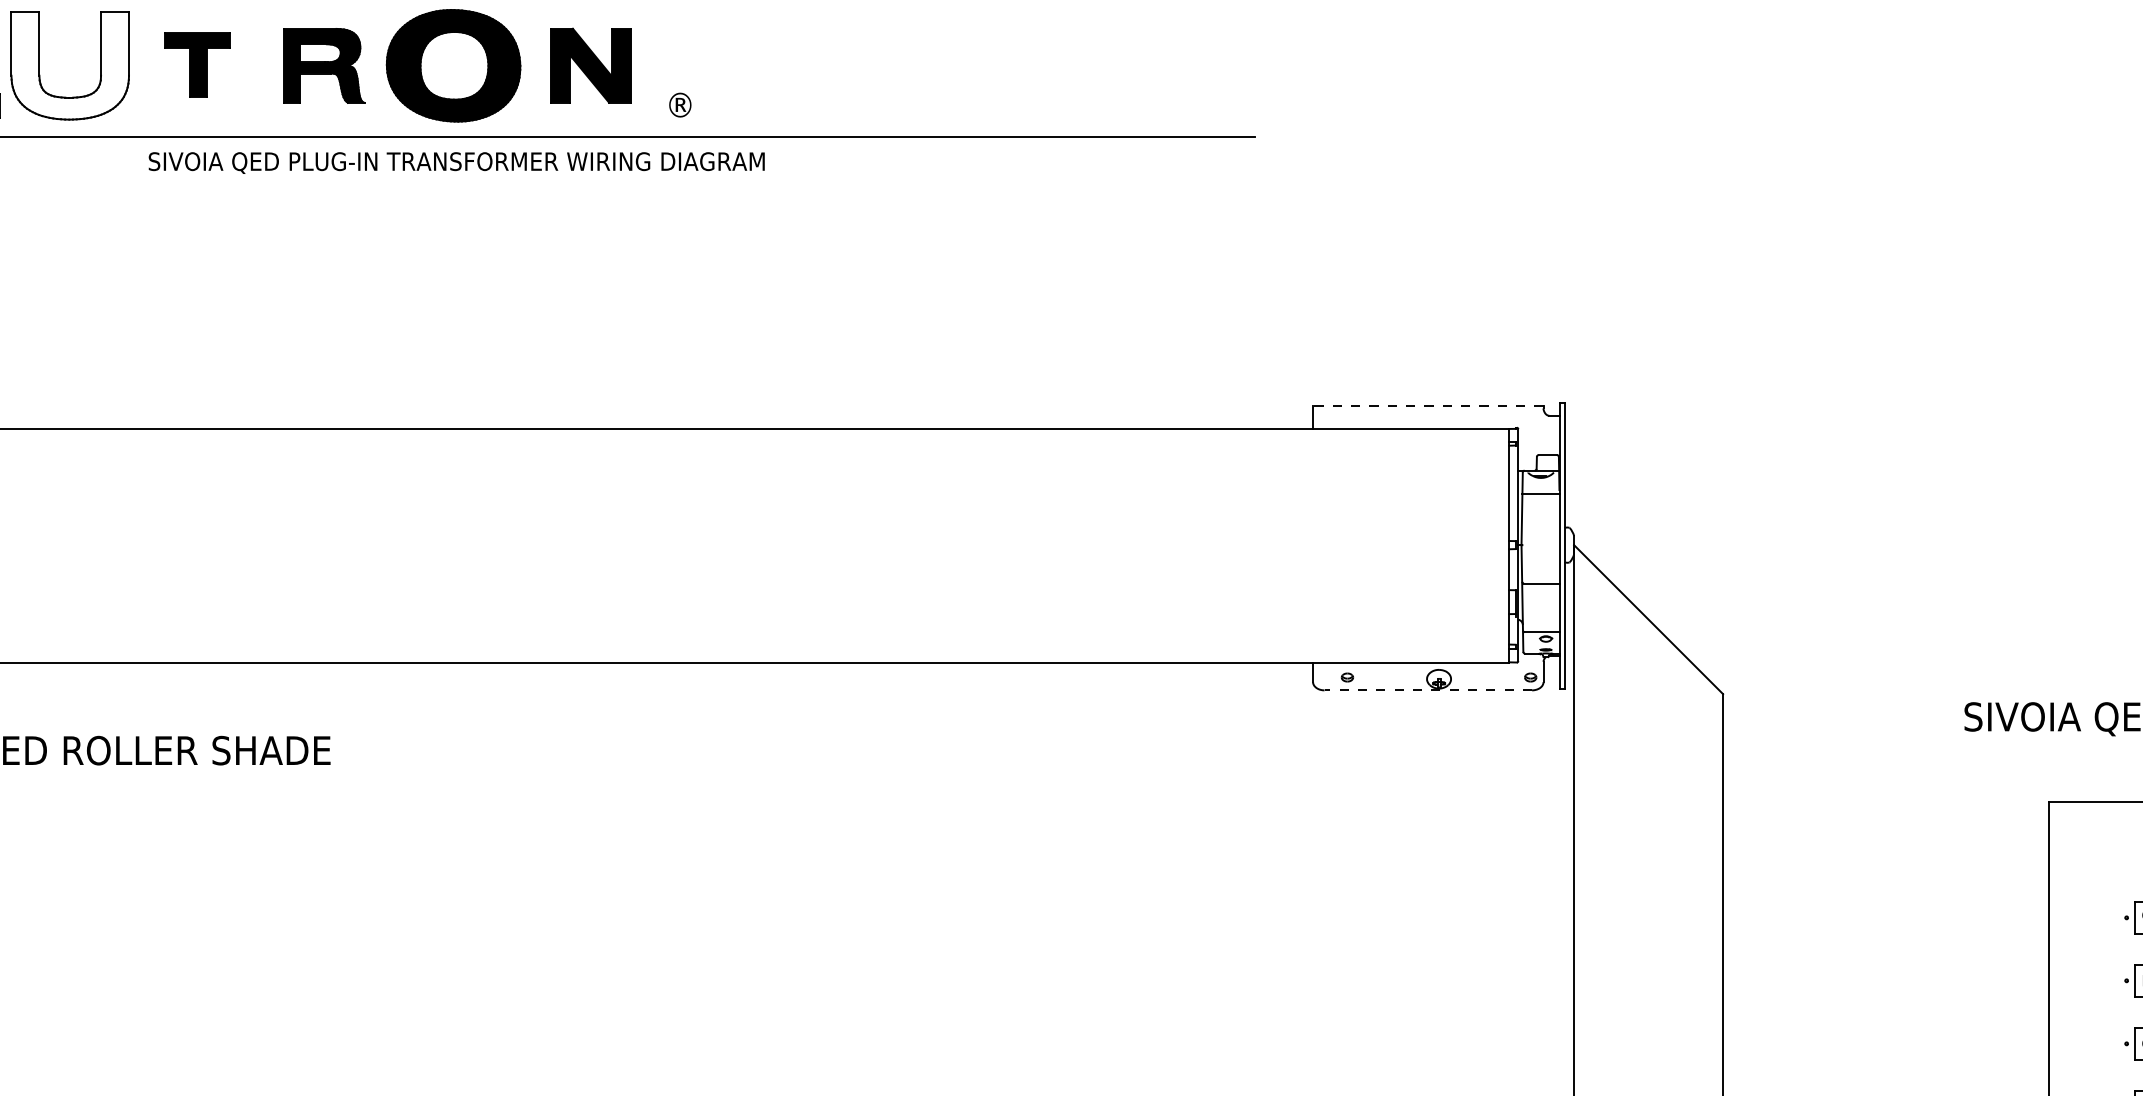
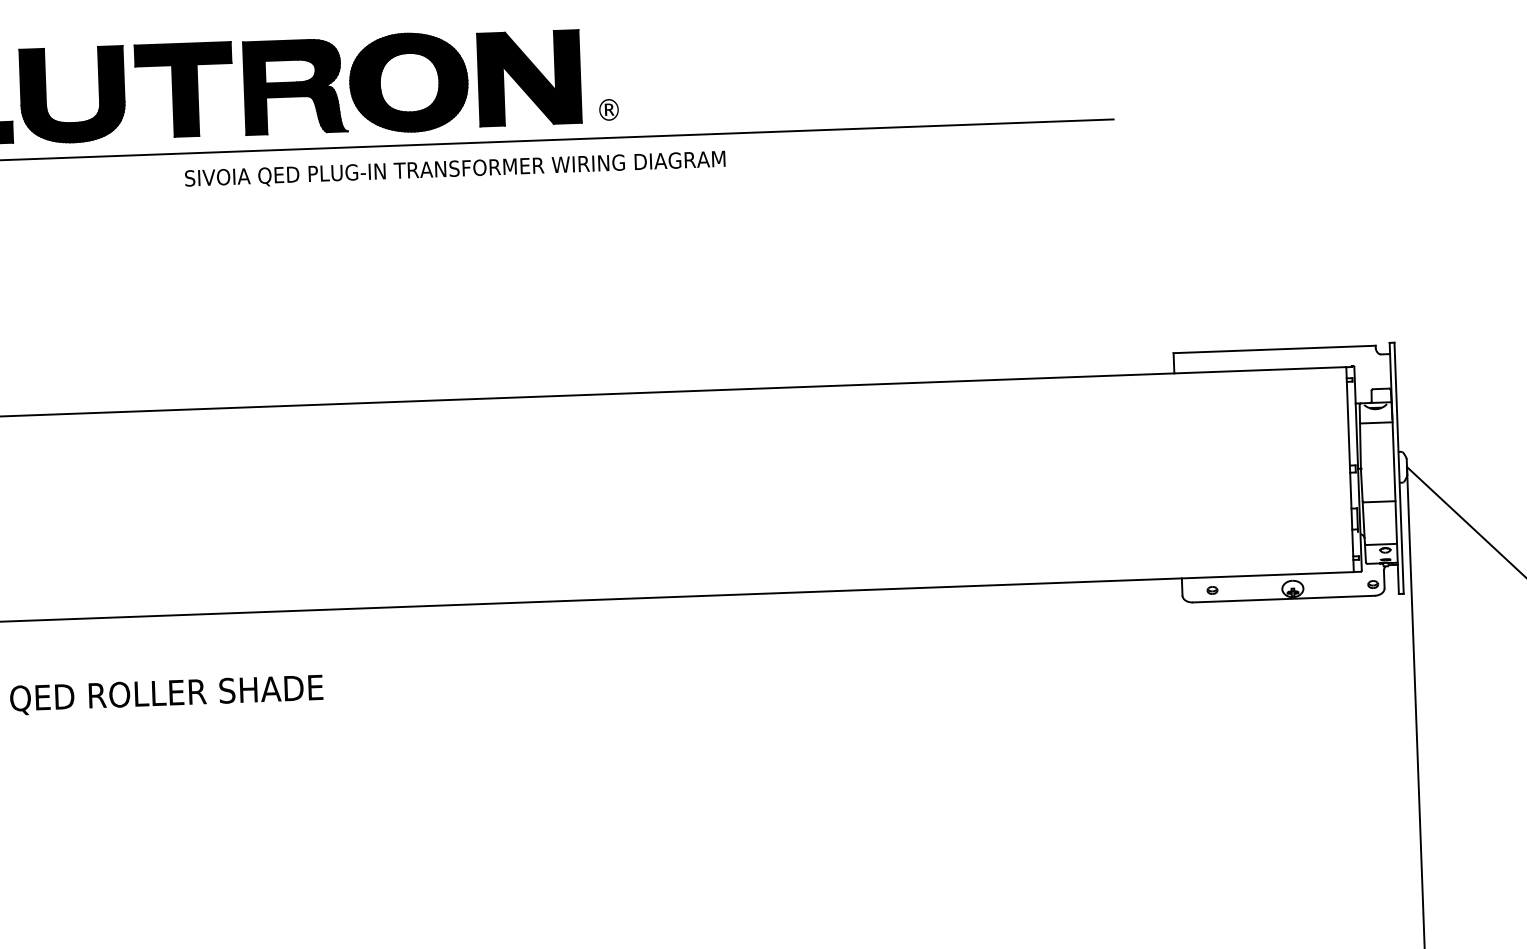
part: (197, 64) -> (184, 89), size x1.67
fill: (70, 65) -> (72, 94), added
part: (323, 65) -> (294, 86), size x1.43
part: (590, 65) -> (528, 78), size x1.43
text: (456, 162) -> (455, 169), moved
line: (1427, 405) -> (1273, 349), dashed -> solid
line: (1428, 690) -> (1283, 599), dashed -> solid

